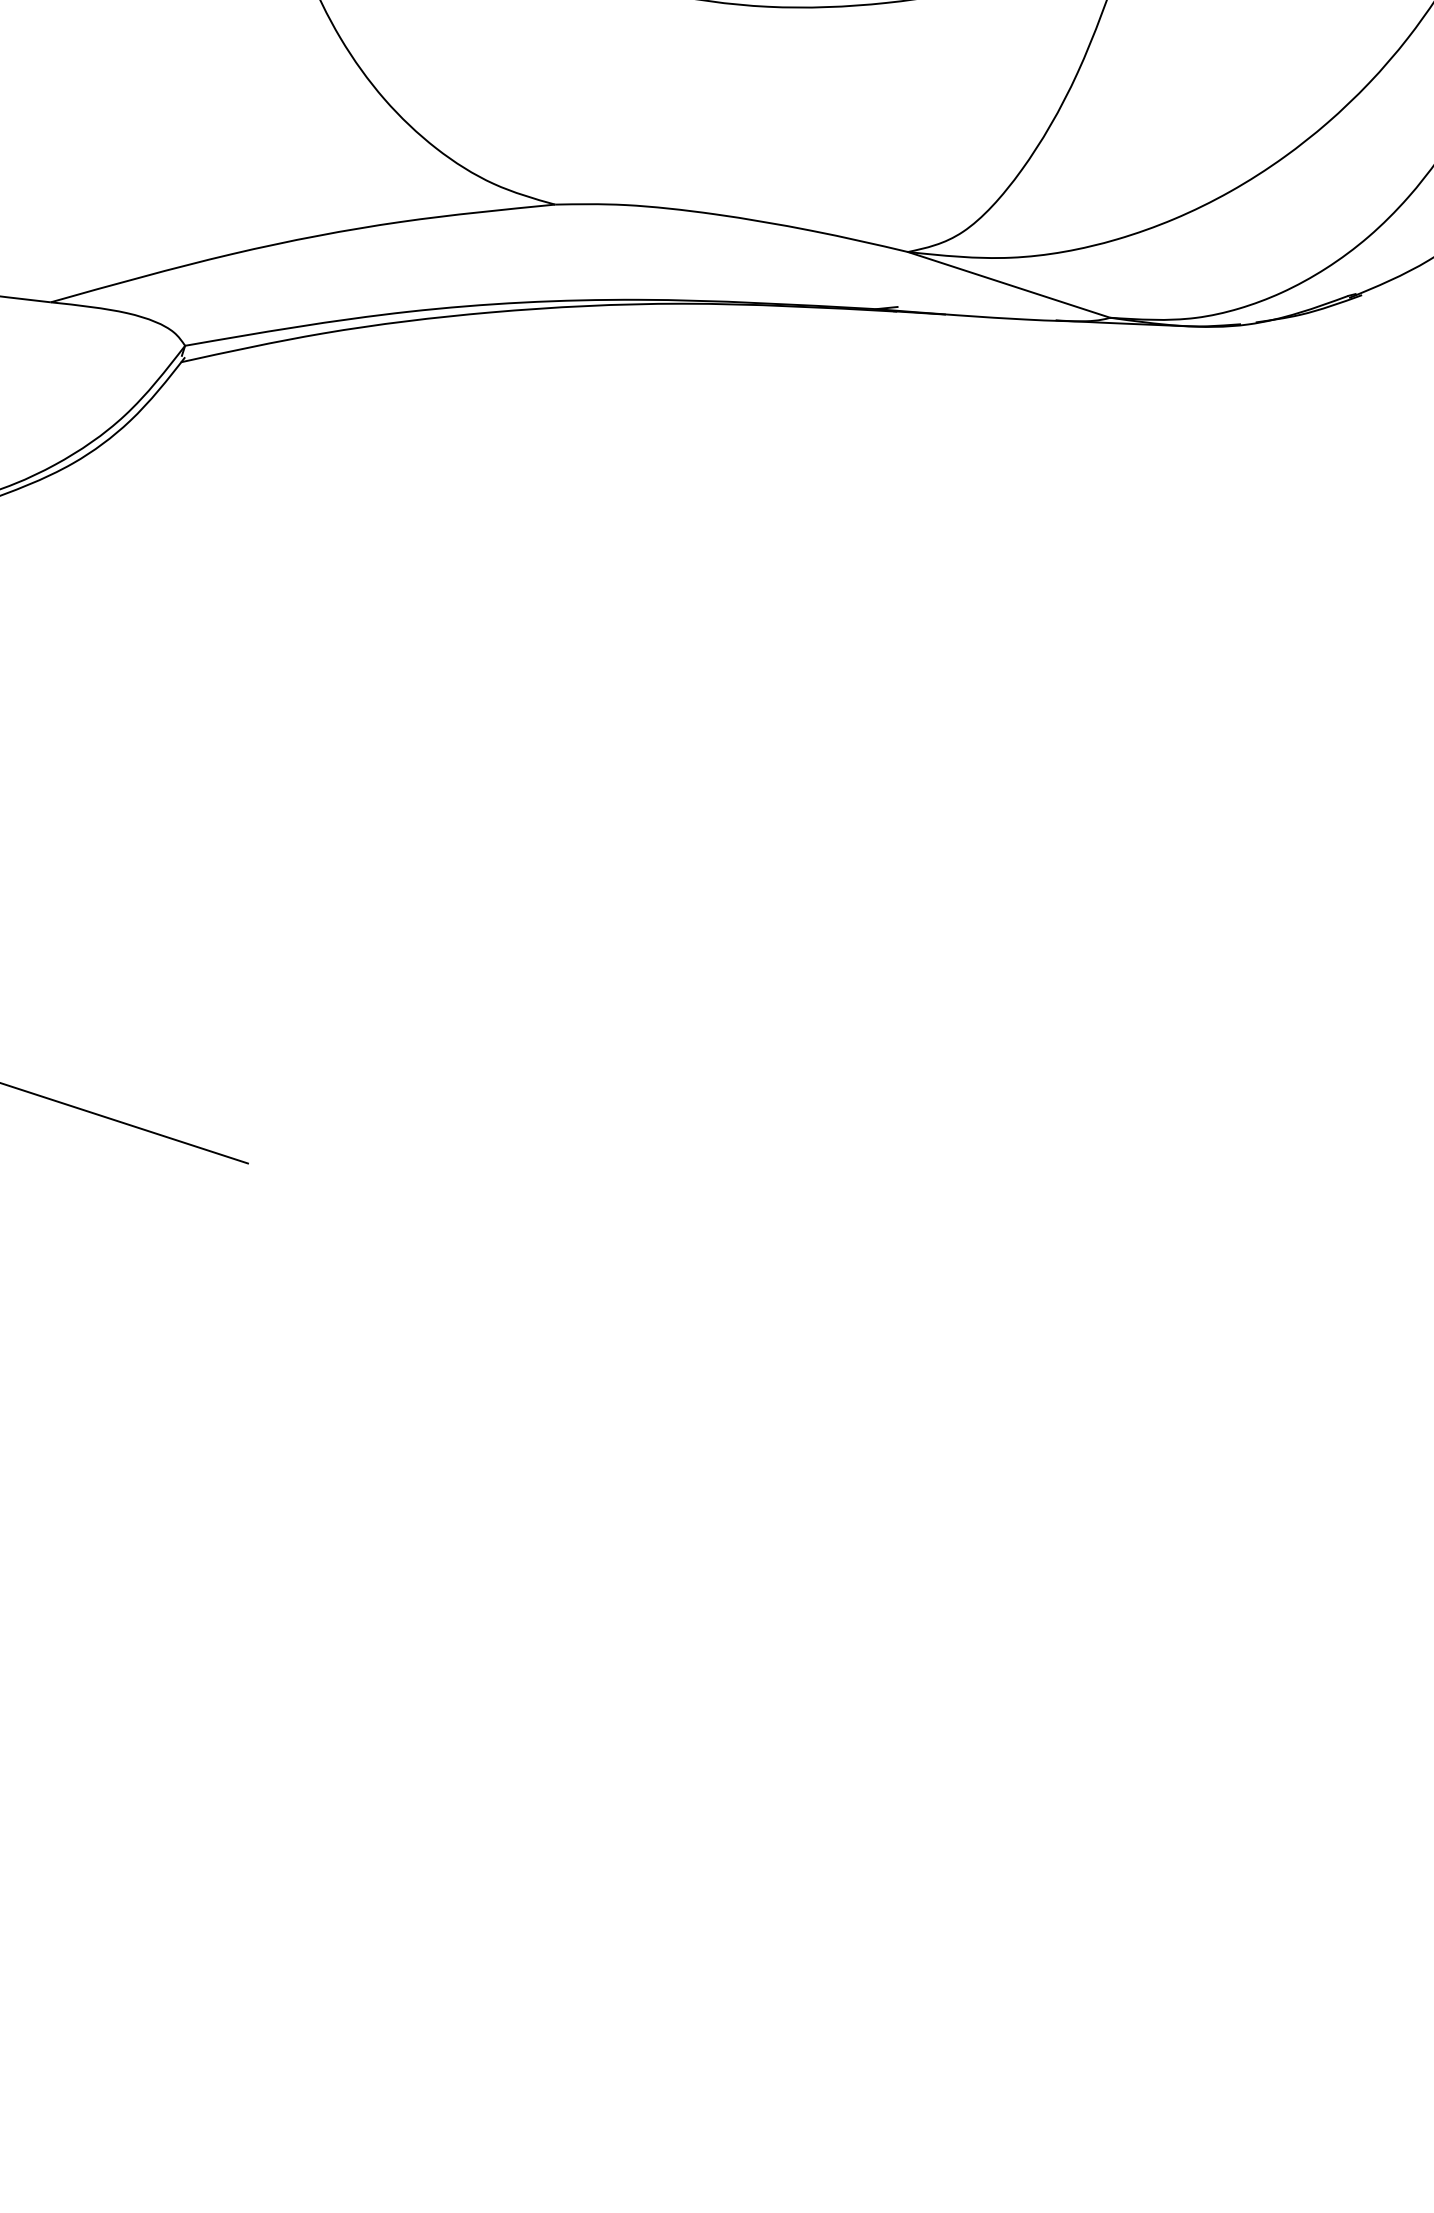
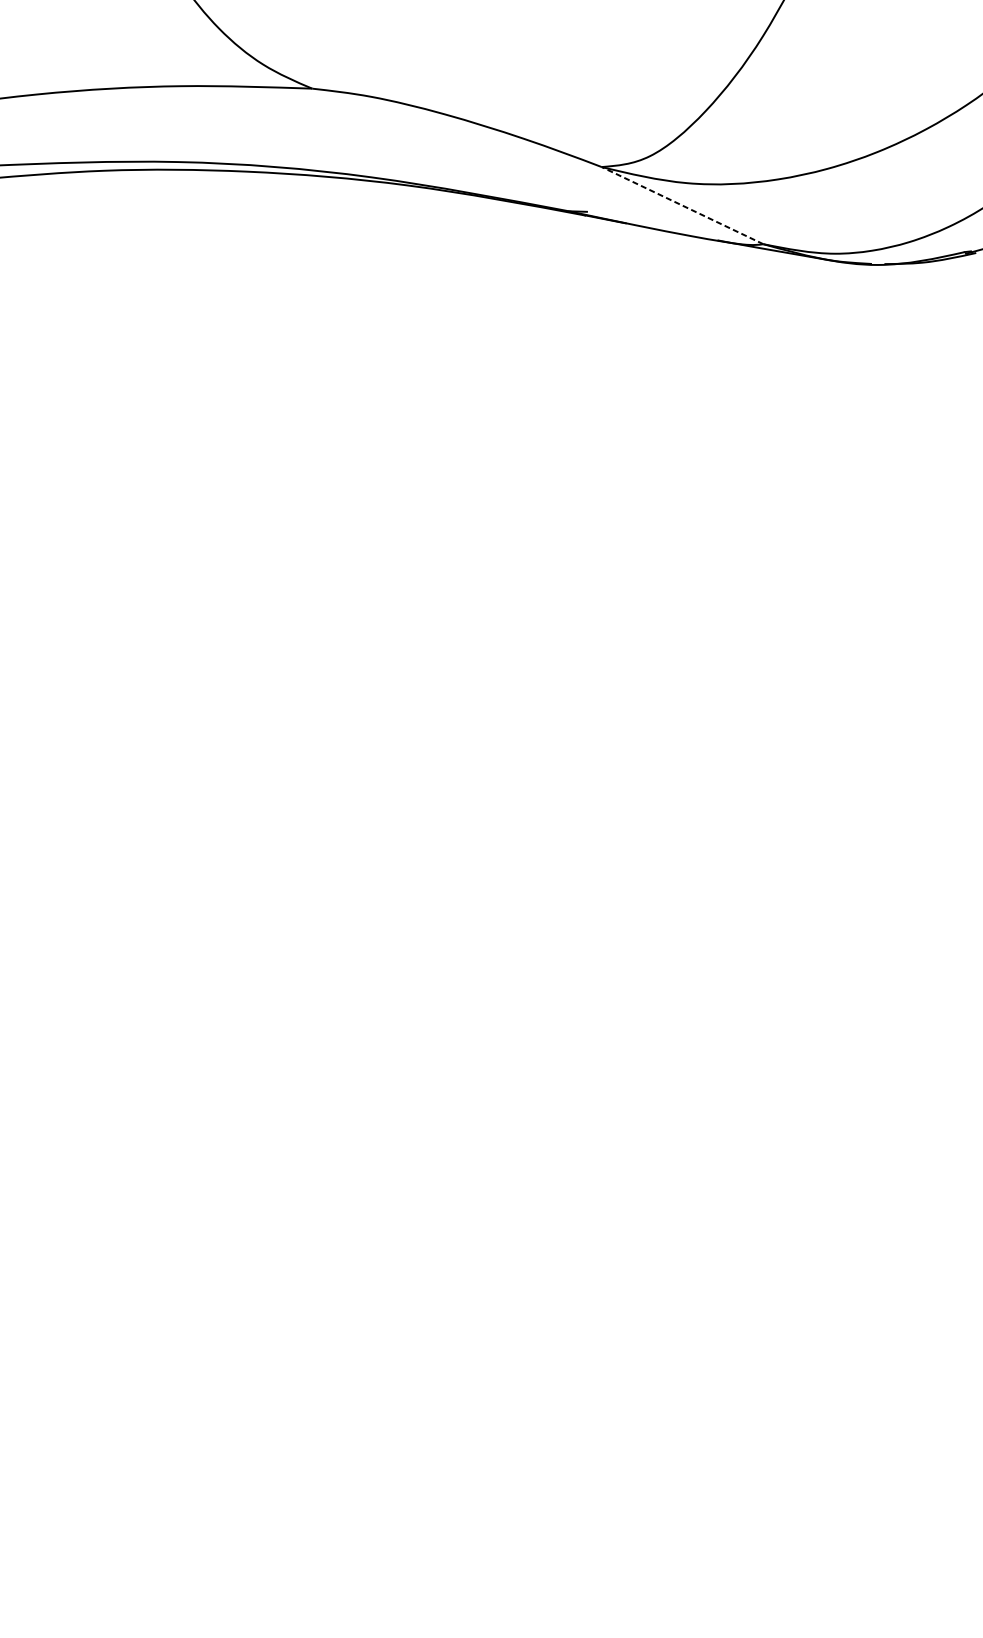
line: (1008, 284) -> (682, 205), solid -> dashed

